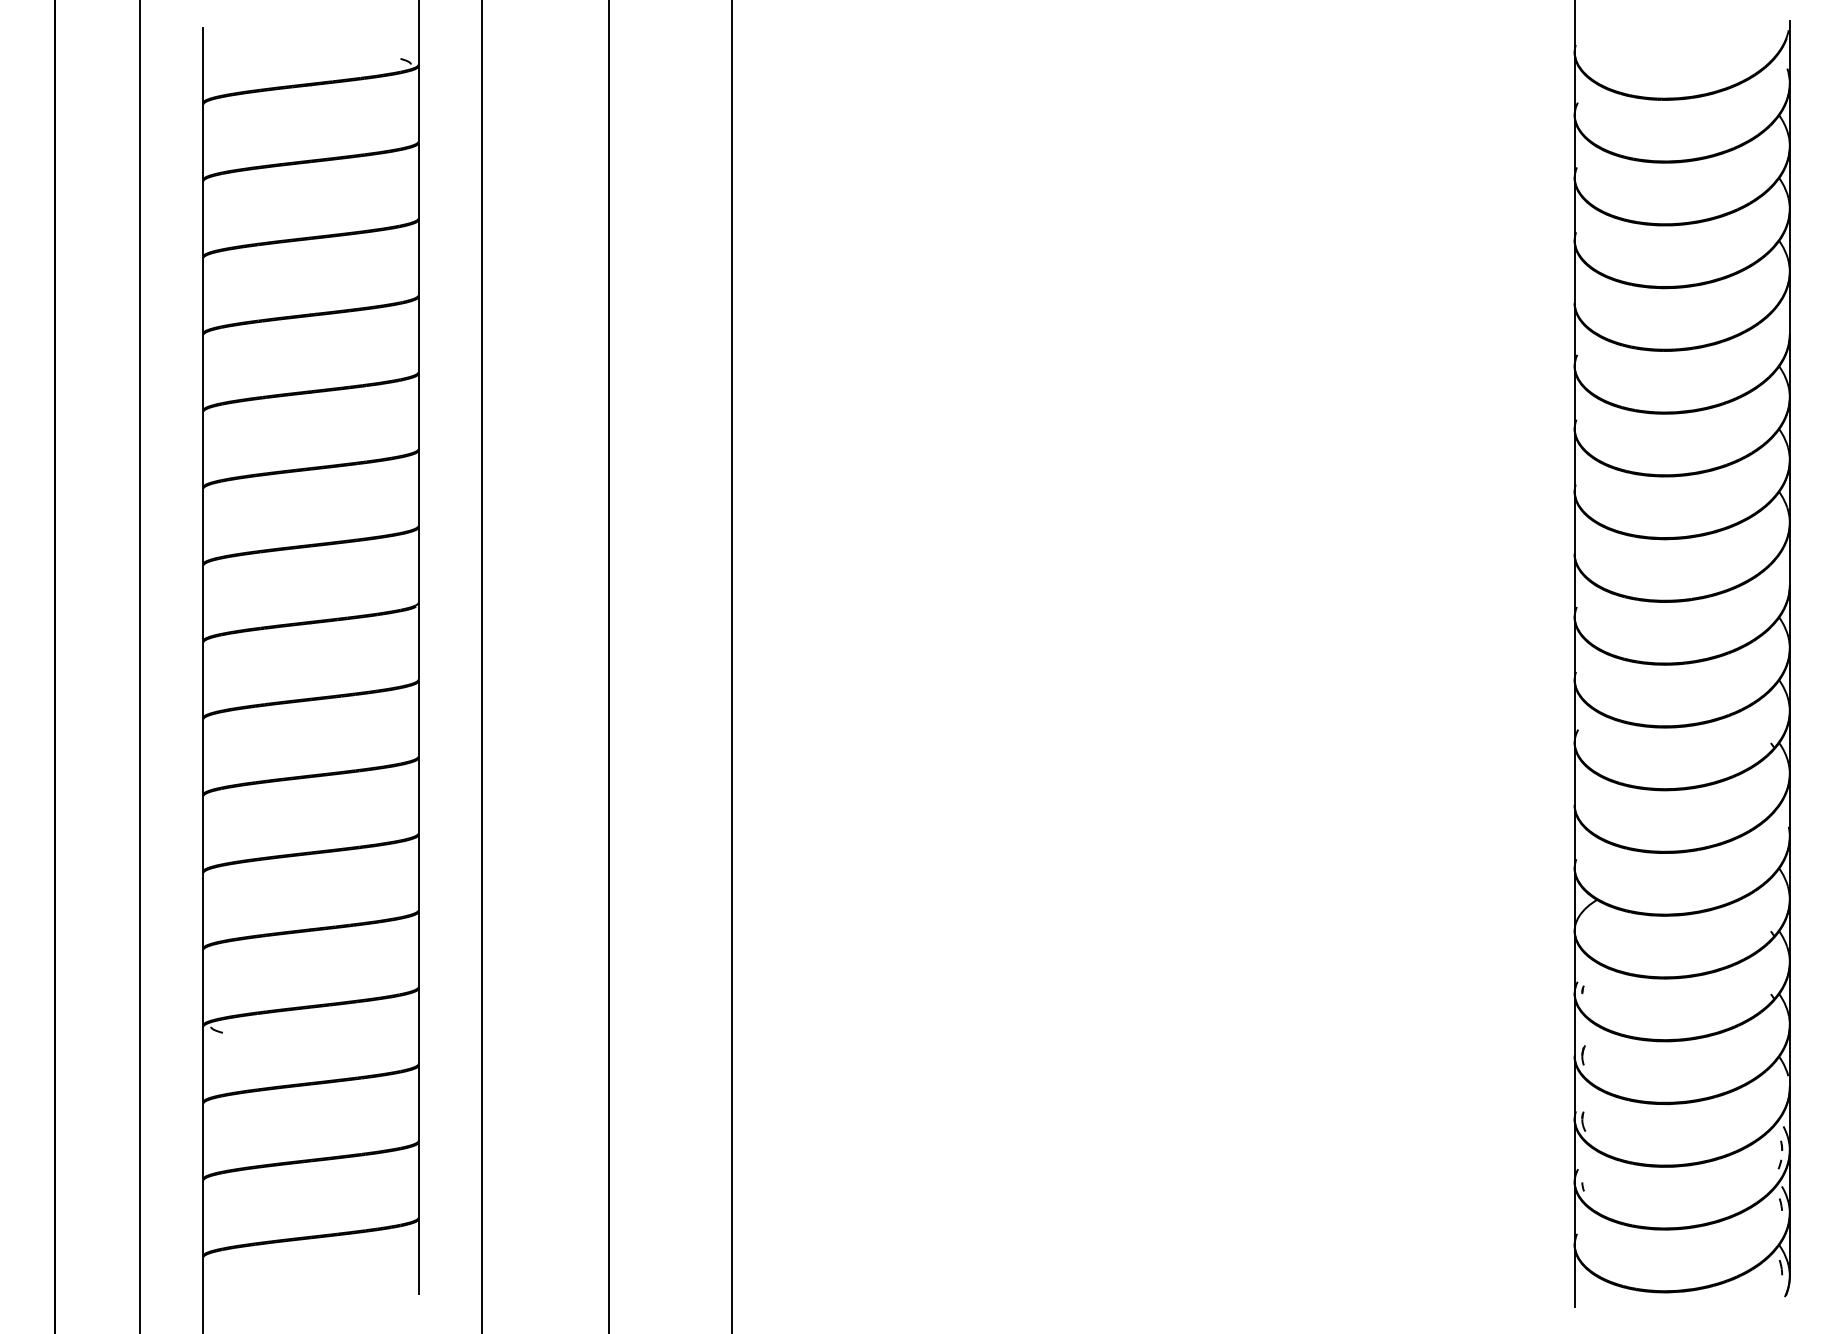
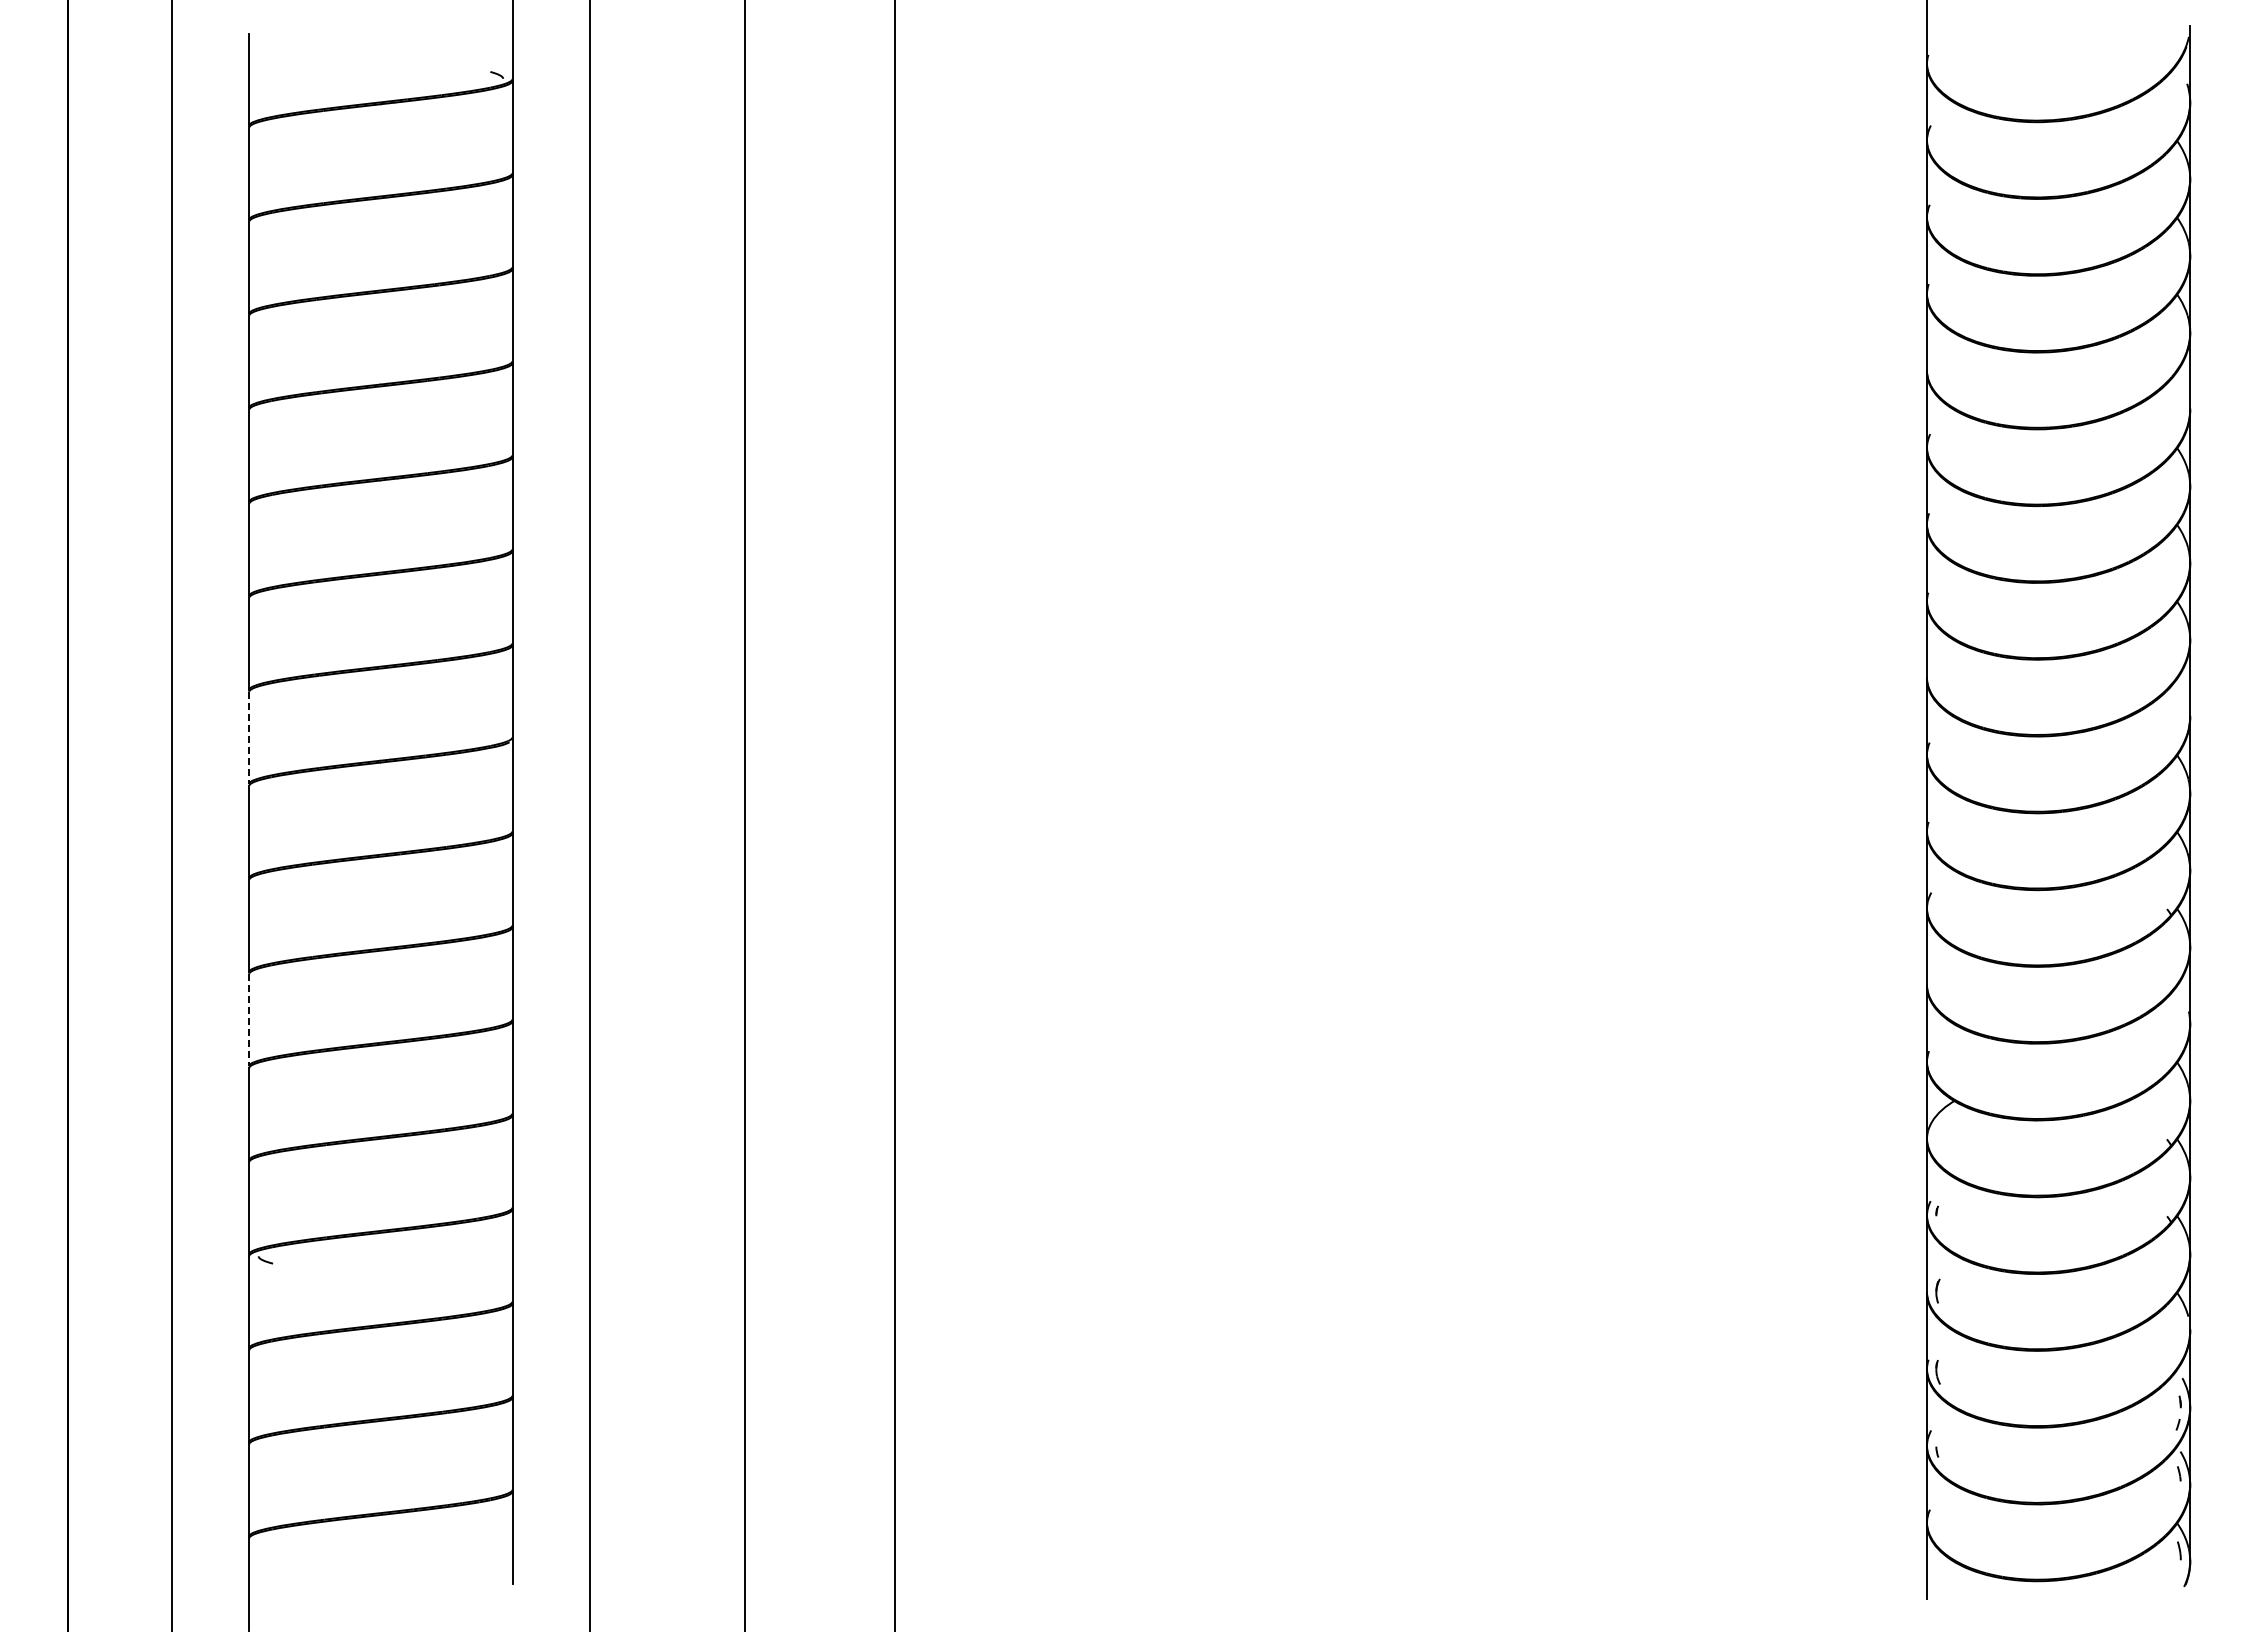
line: (203, 603) -> (249, 738), solid -> dashed
line: (203, 834) -> (249, 1020), solid -> dashed

